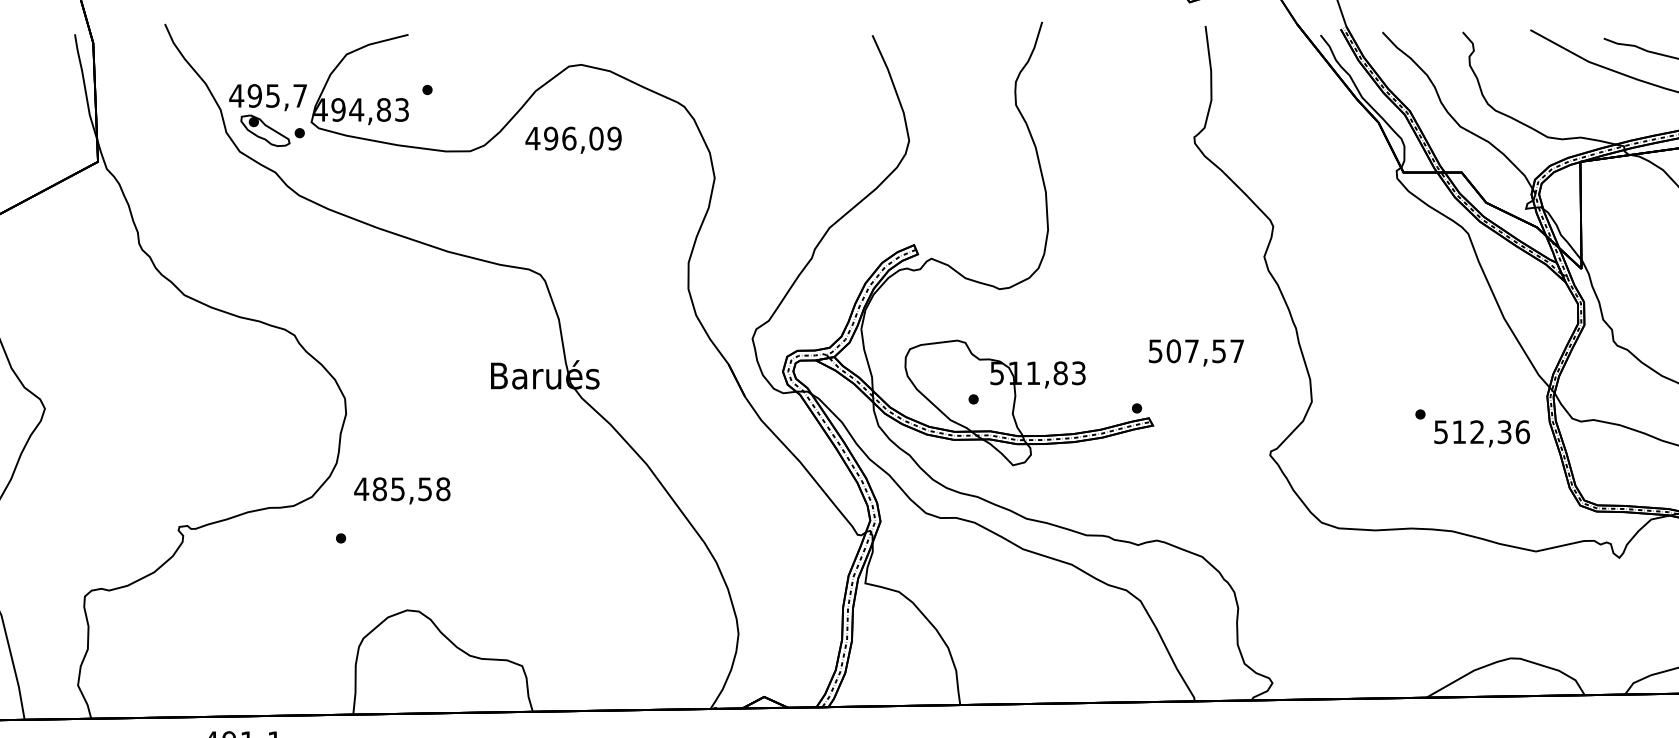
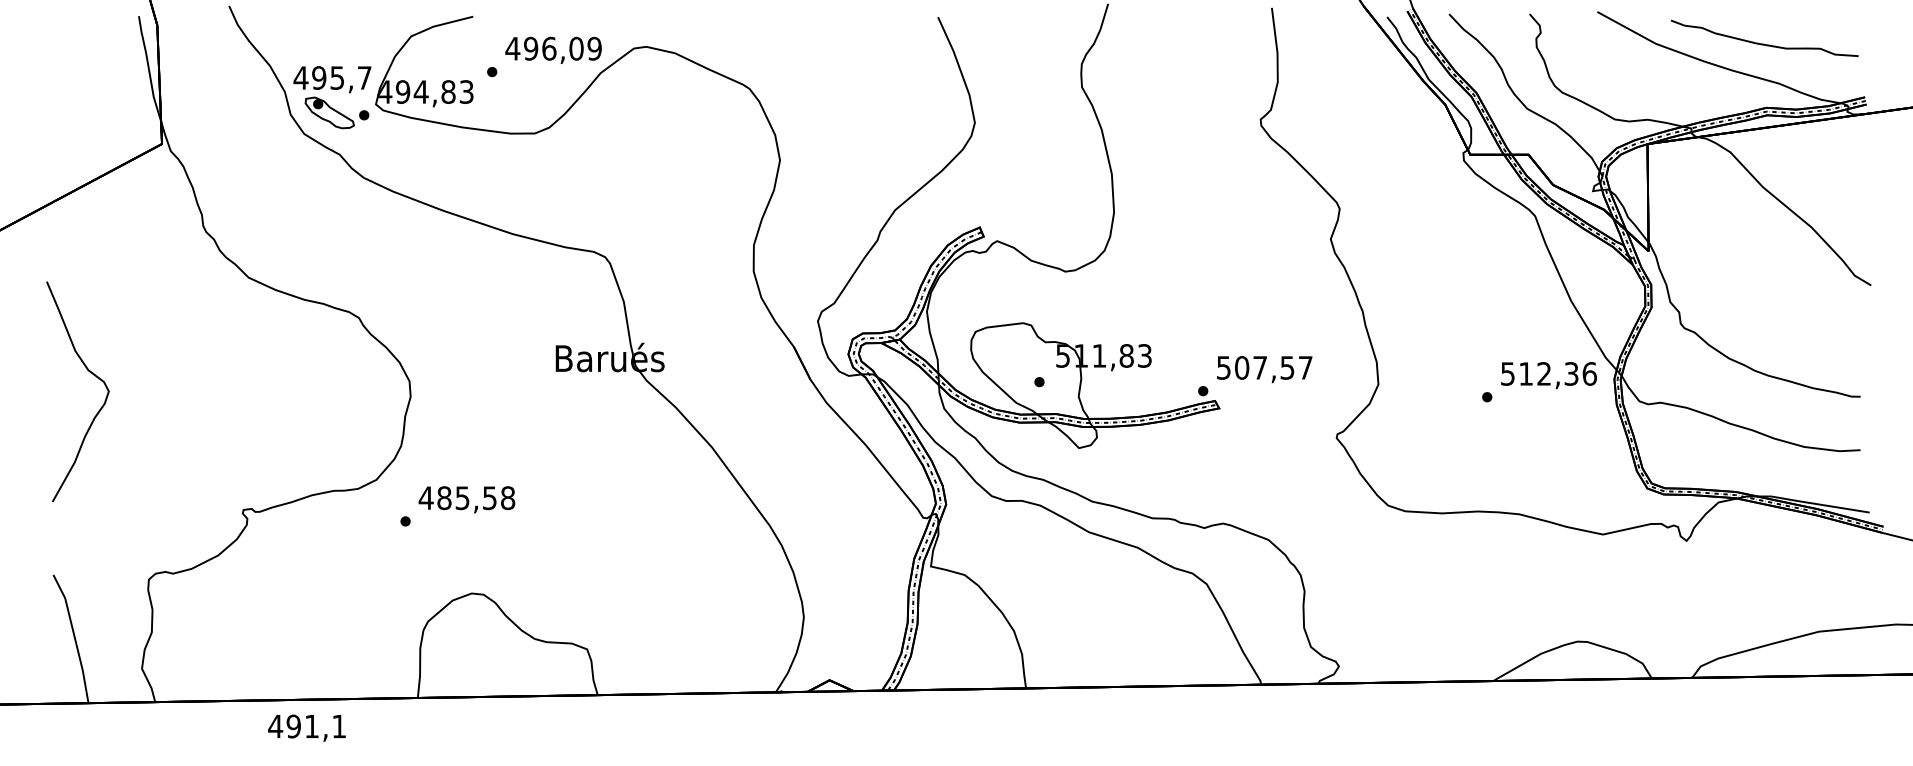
text: (573, 139) -> (553, 49), moved
text: (1196, 352) -> (1264, 369), moved
text: (1481, 433) -> (1548, 375), moved
text: (401, 490) -> (466, 499), moved

